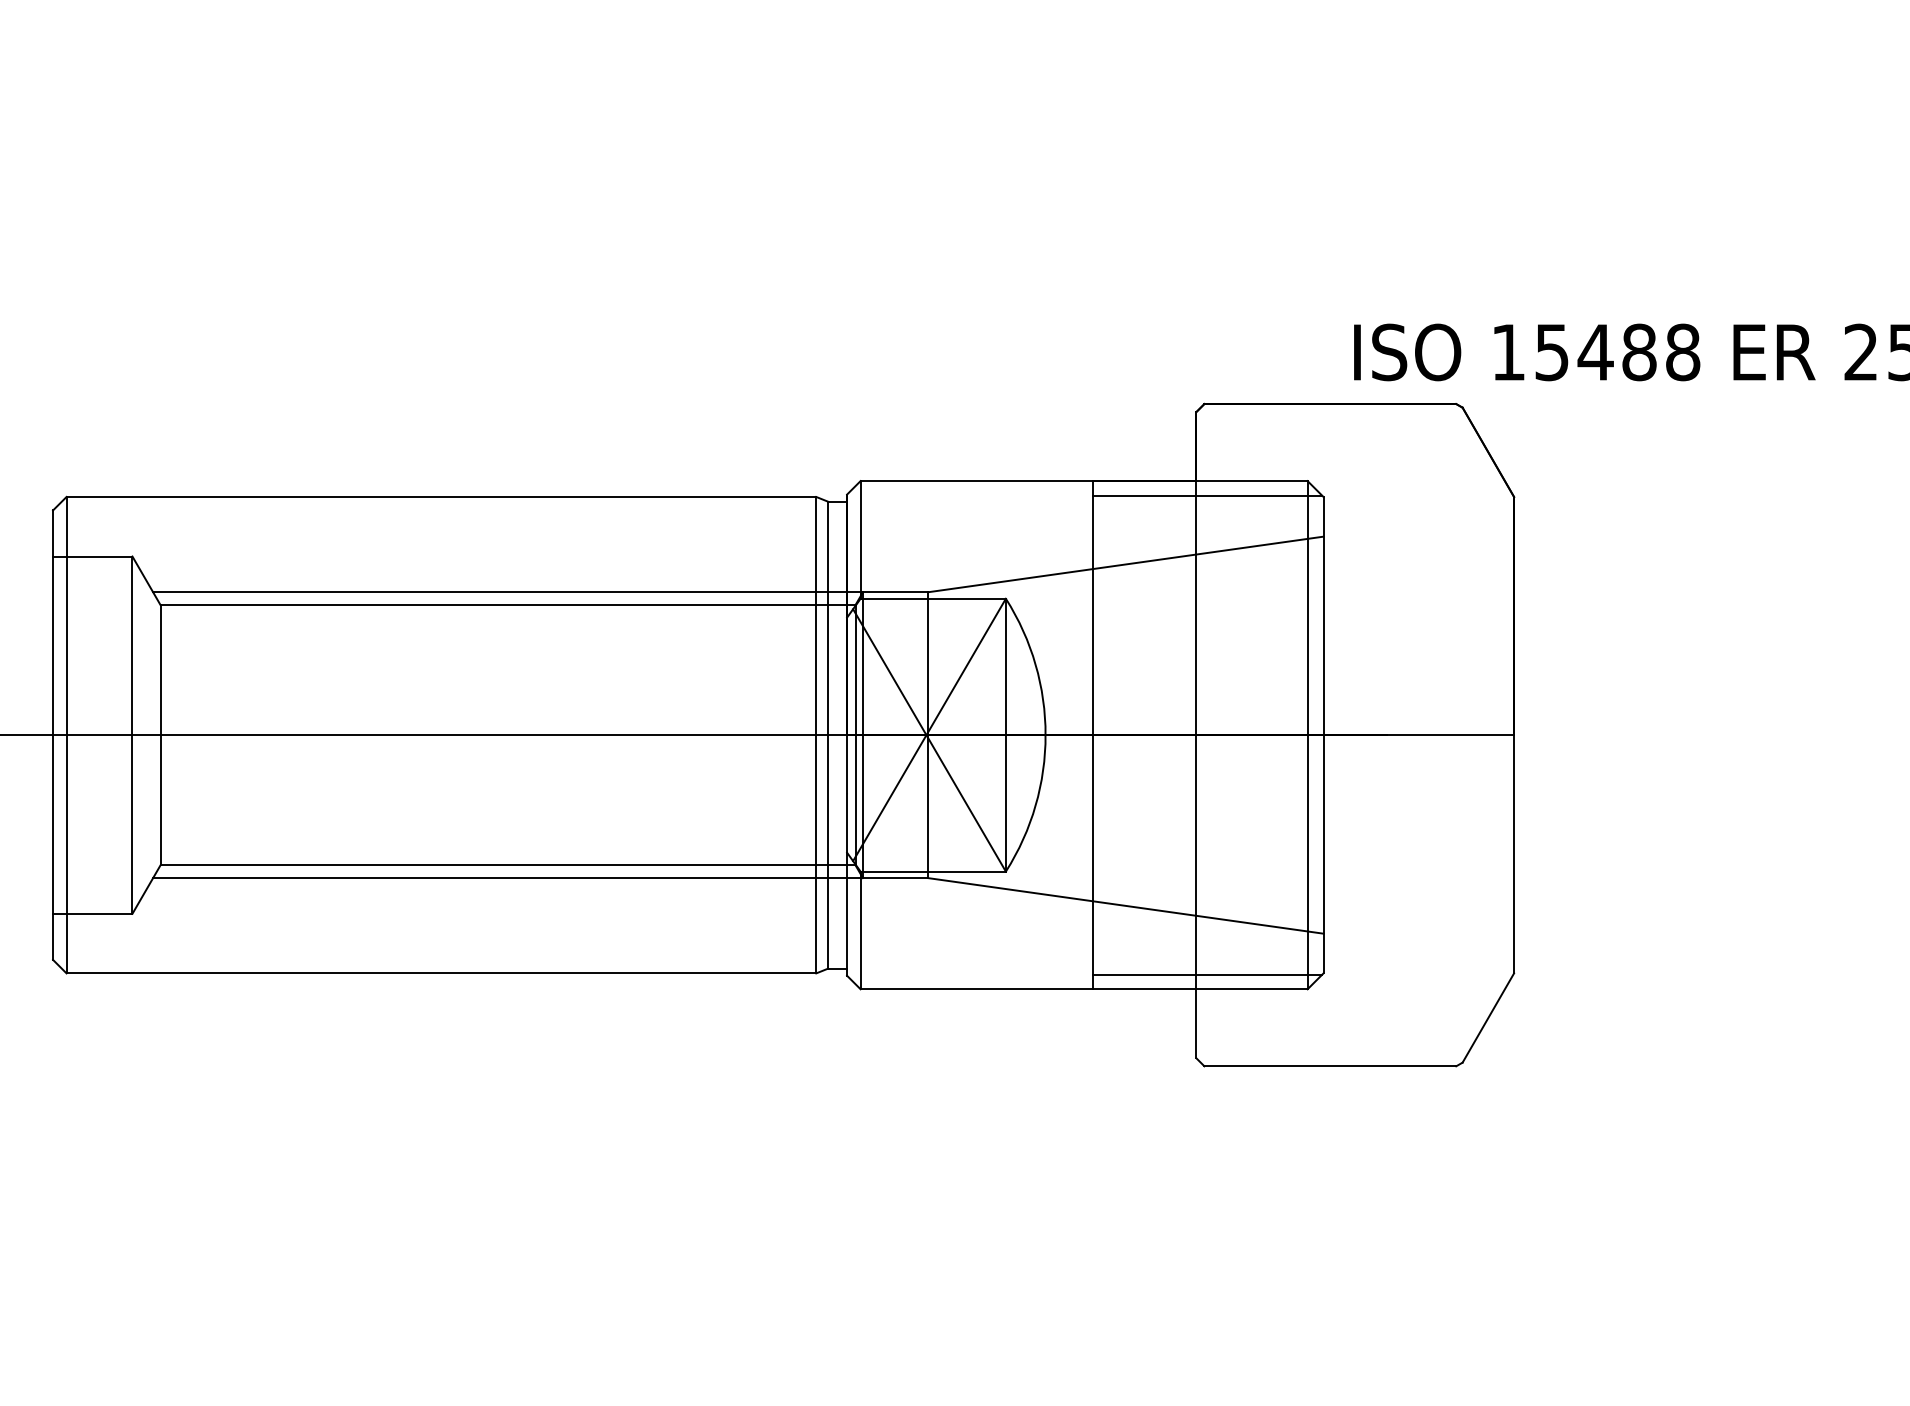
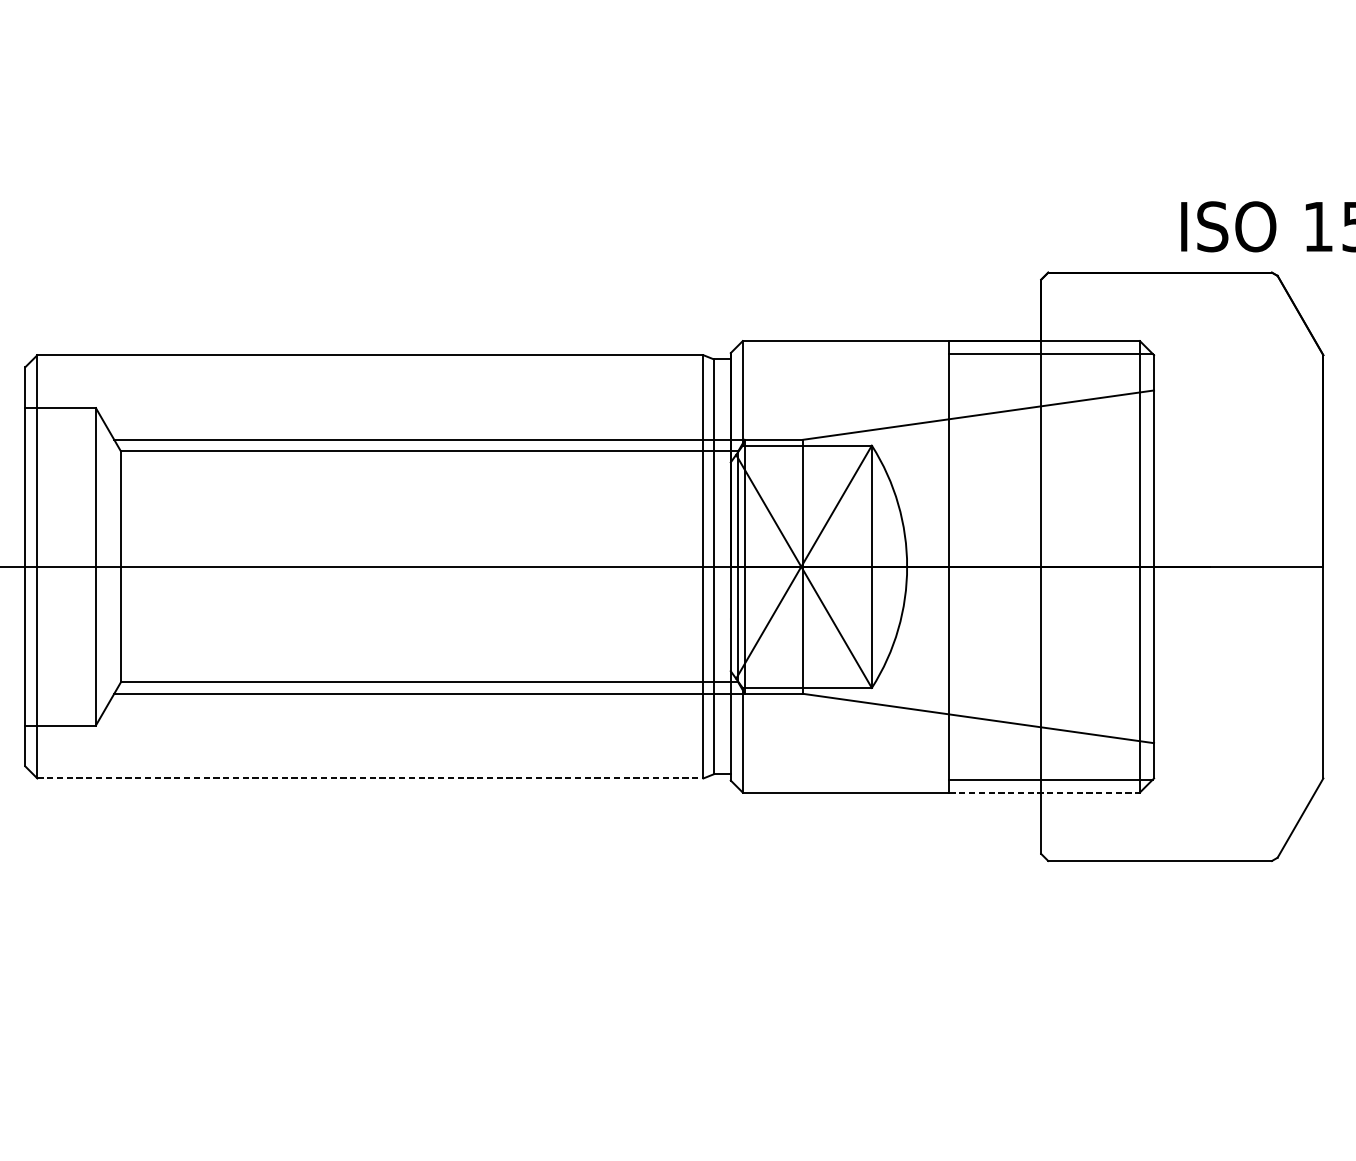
line: (441, 973) -> (370, 778), solid -> dashed
line: (1200, 989) -> (1044, 792), solid -> dashed

